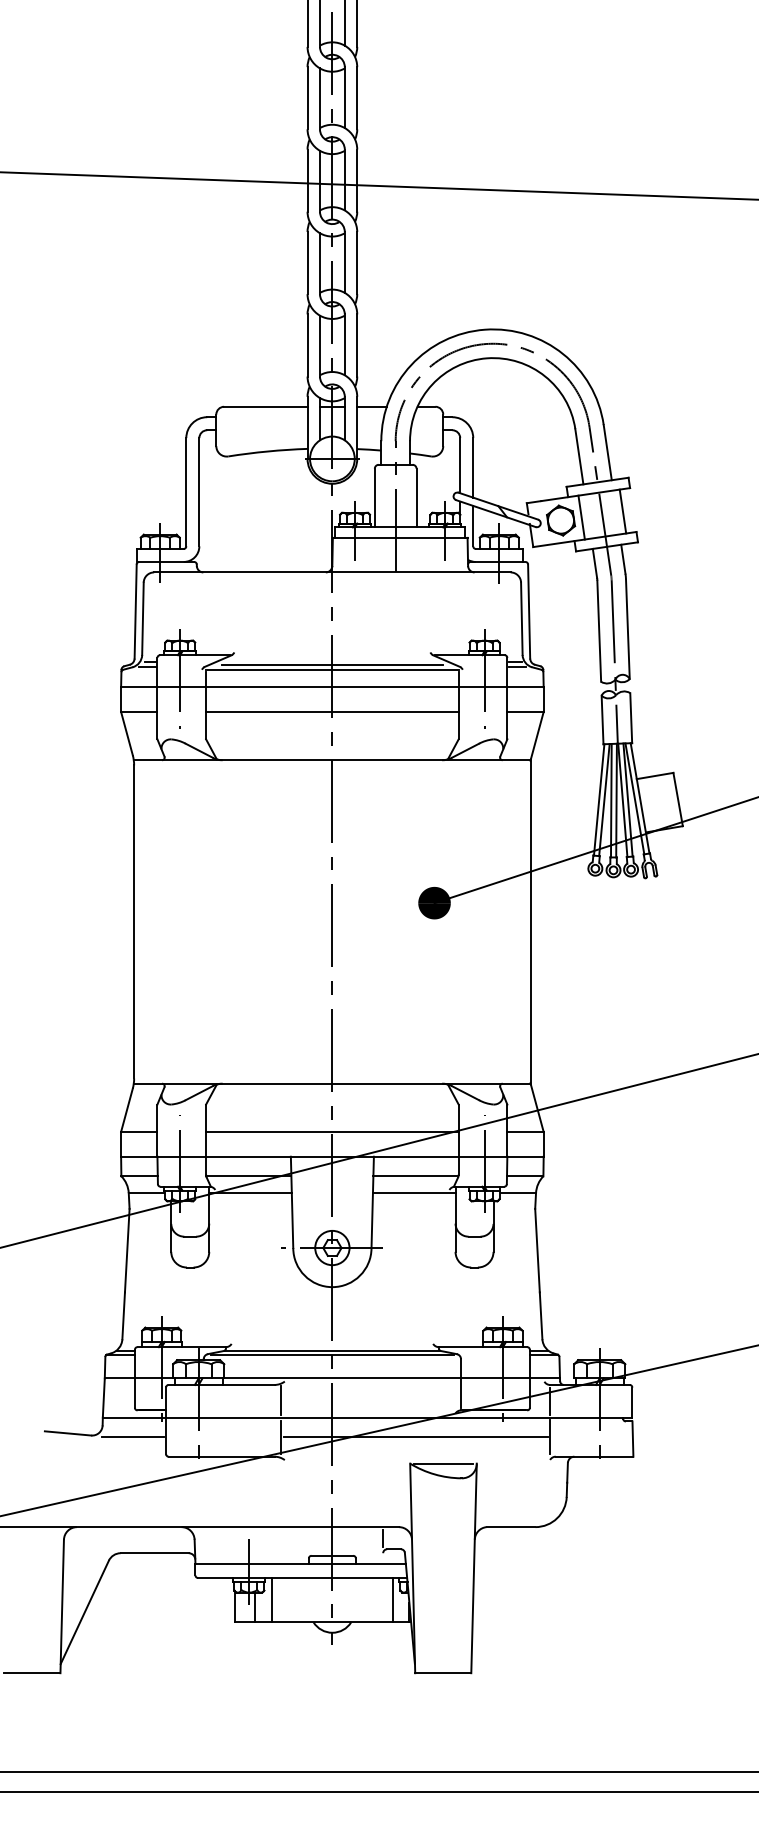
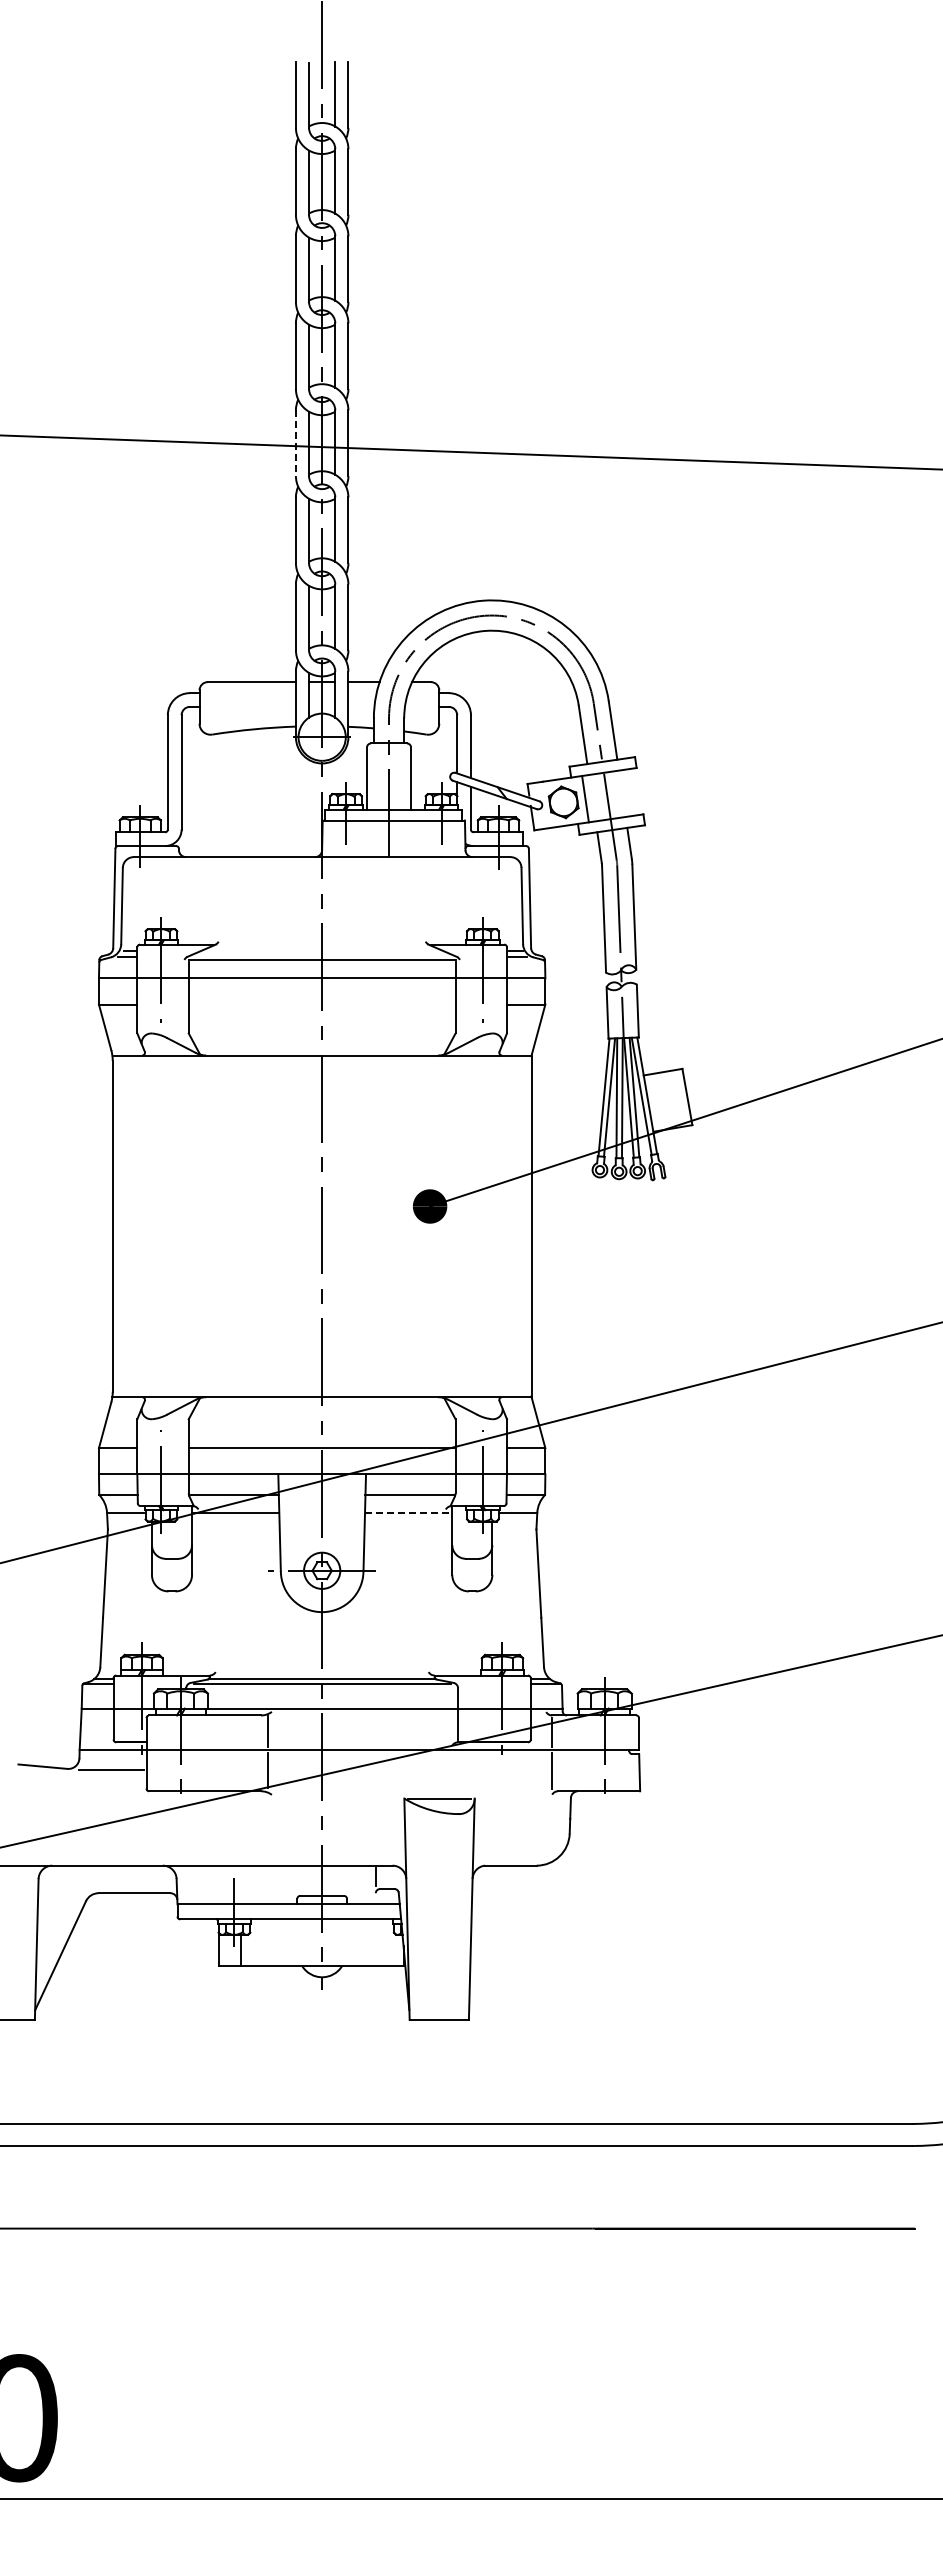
line: (307, 180) -> (295, 443), solid -> dashed
line: (622, 511) -> (628, 792), removed
line: (331, 664) -> (321, 954), removed
line: (331, 711) -> (321, 1004), removed
line: (414, 1192) -> (408, 1512), solid -> dashed
line: (415, 1436) -> (409, 1769), removed
line: (272, 1599) -> (258, 1942), removed
line: (392, 1599) -> (385, 1942), removed

